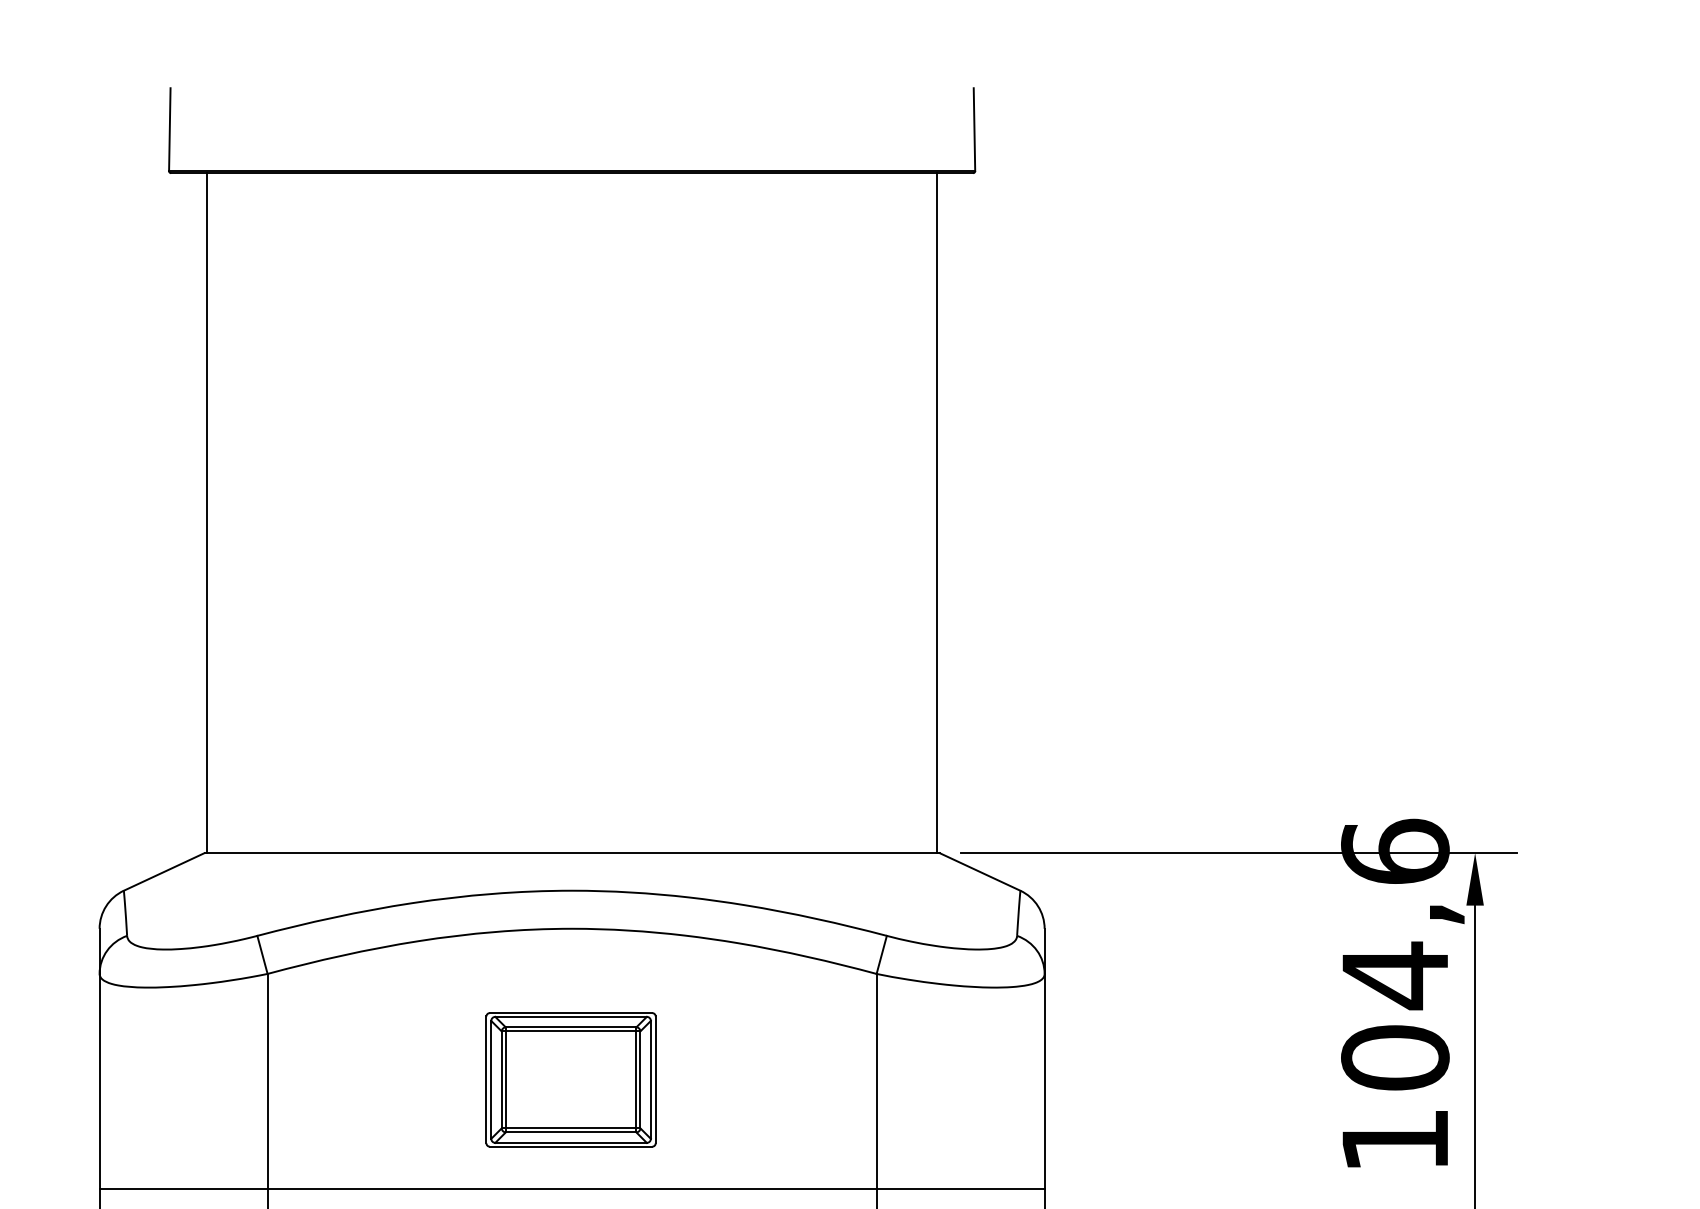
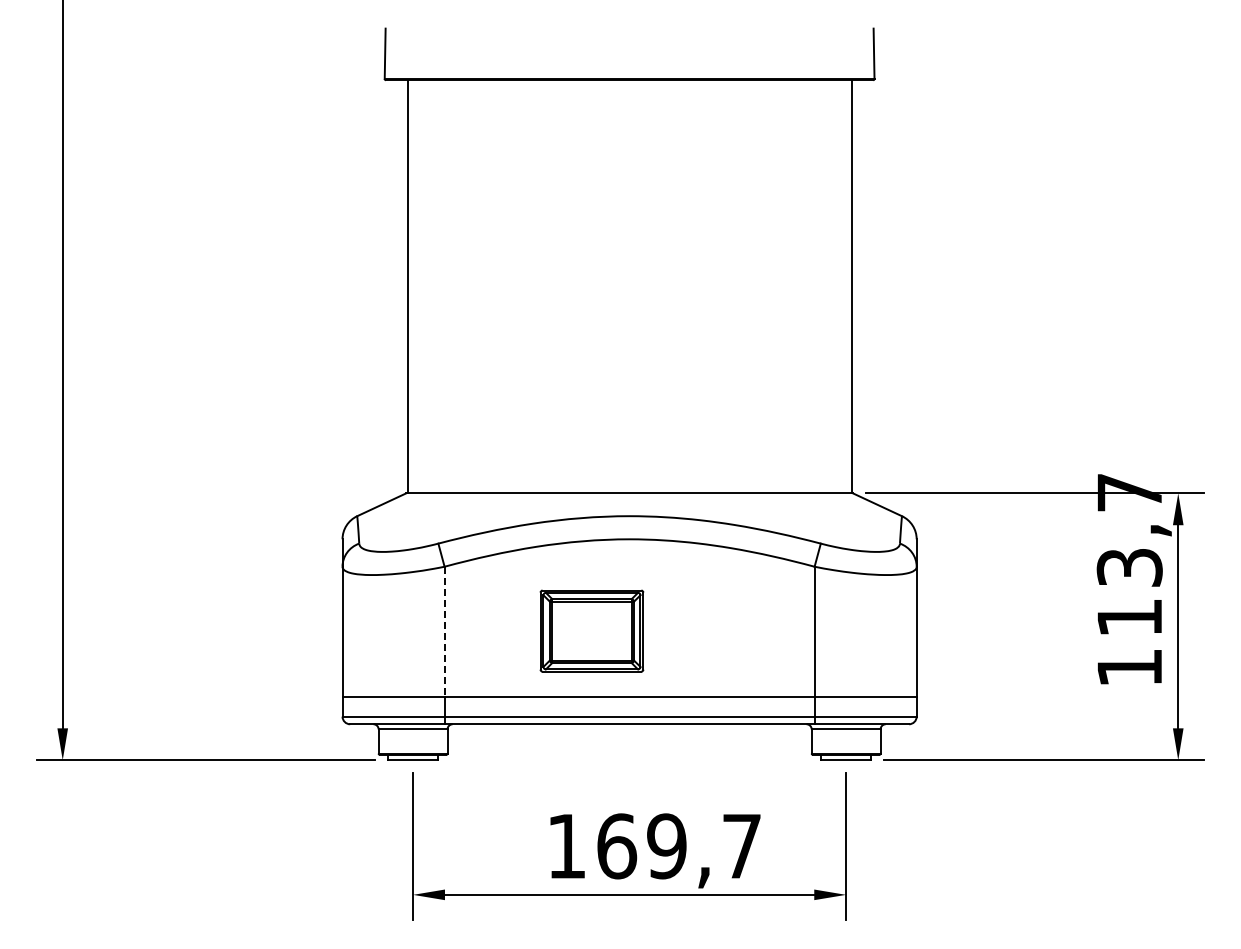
text: (1394, 953) -> (1129, 554), 104,6 -> 113,7
part: (570, 1078) -> (591, 630), moved
line: (267, 1082) -> (444, 632), solid -> dashed

